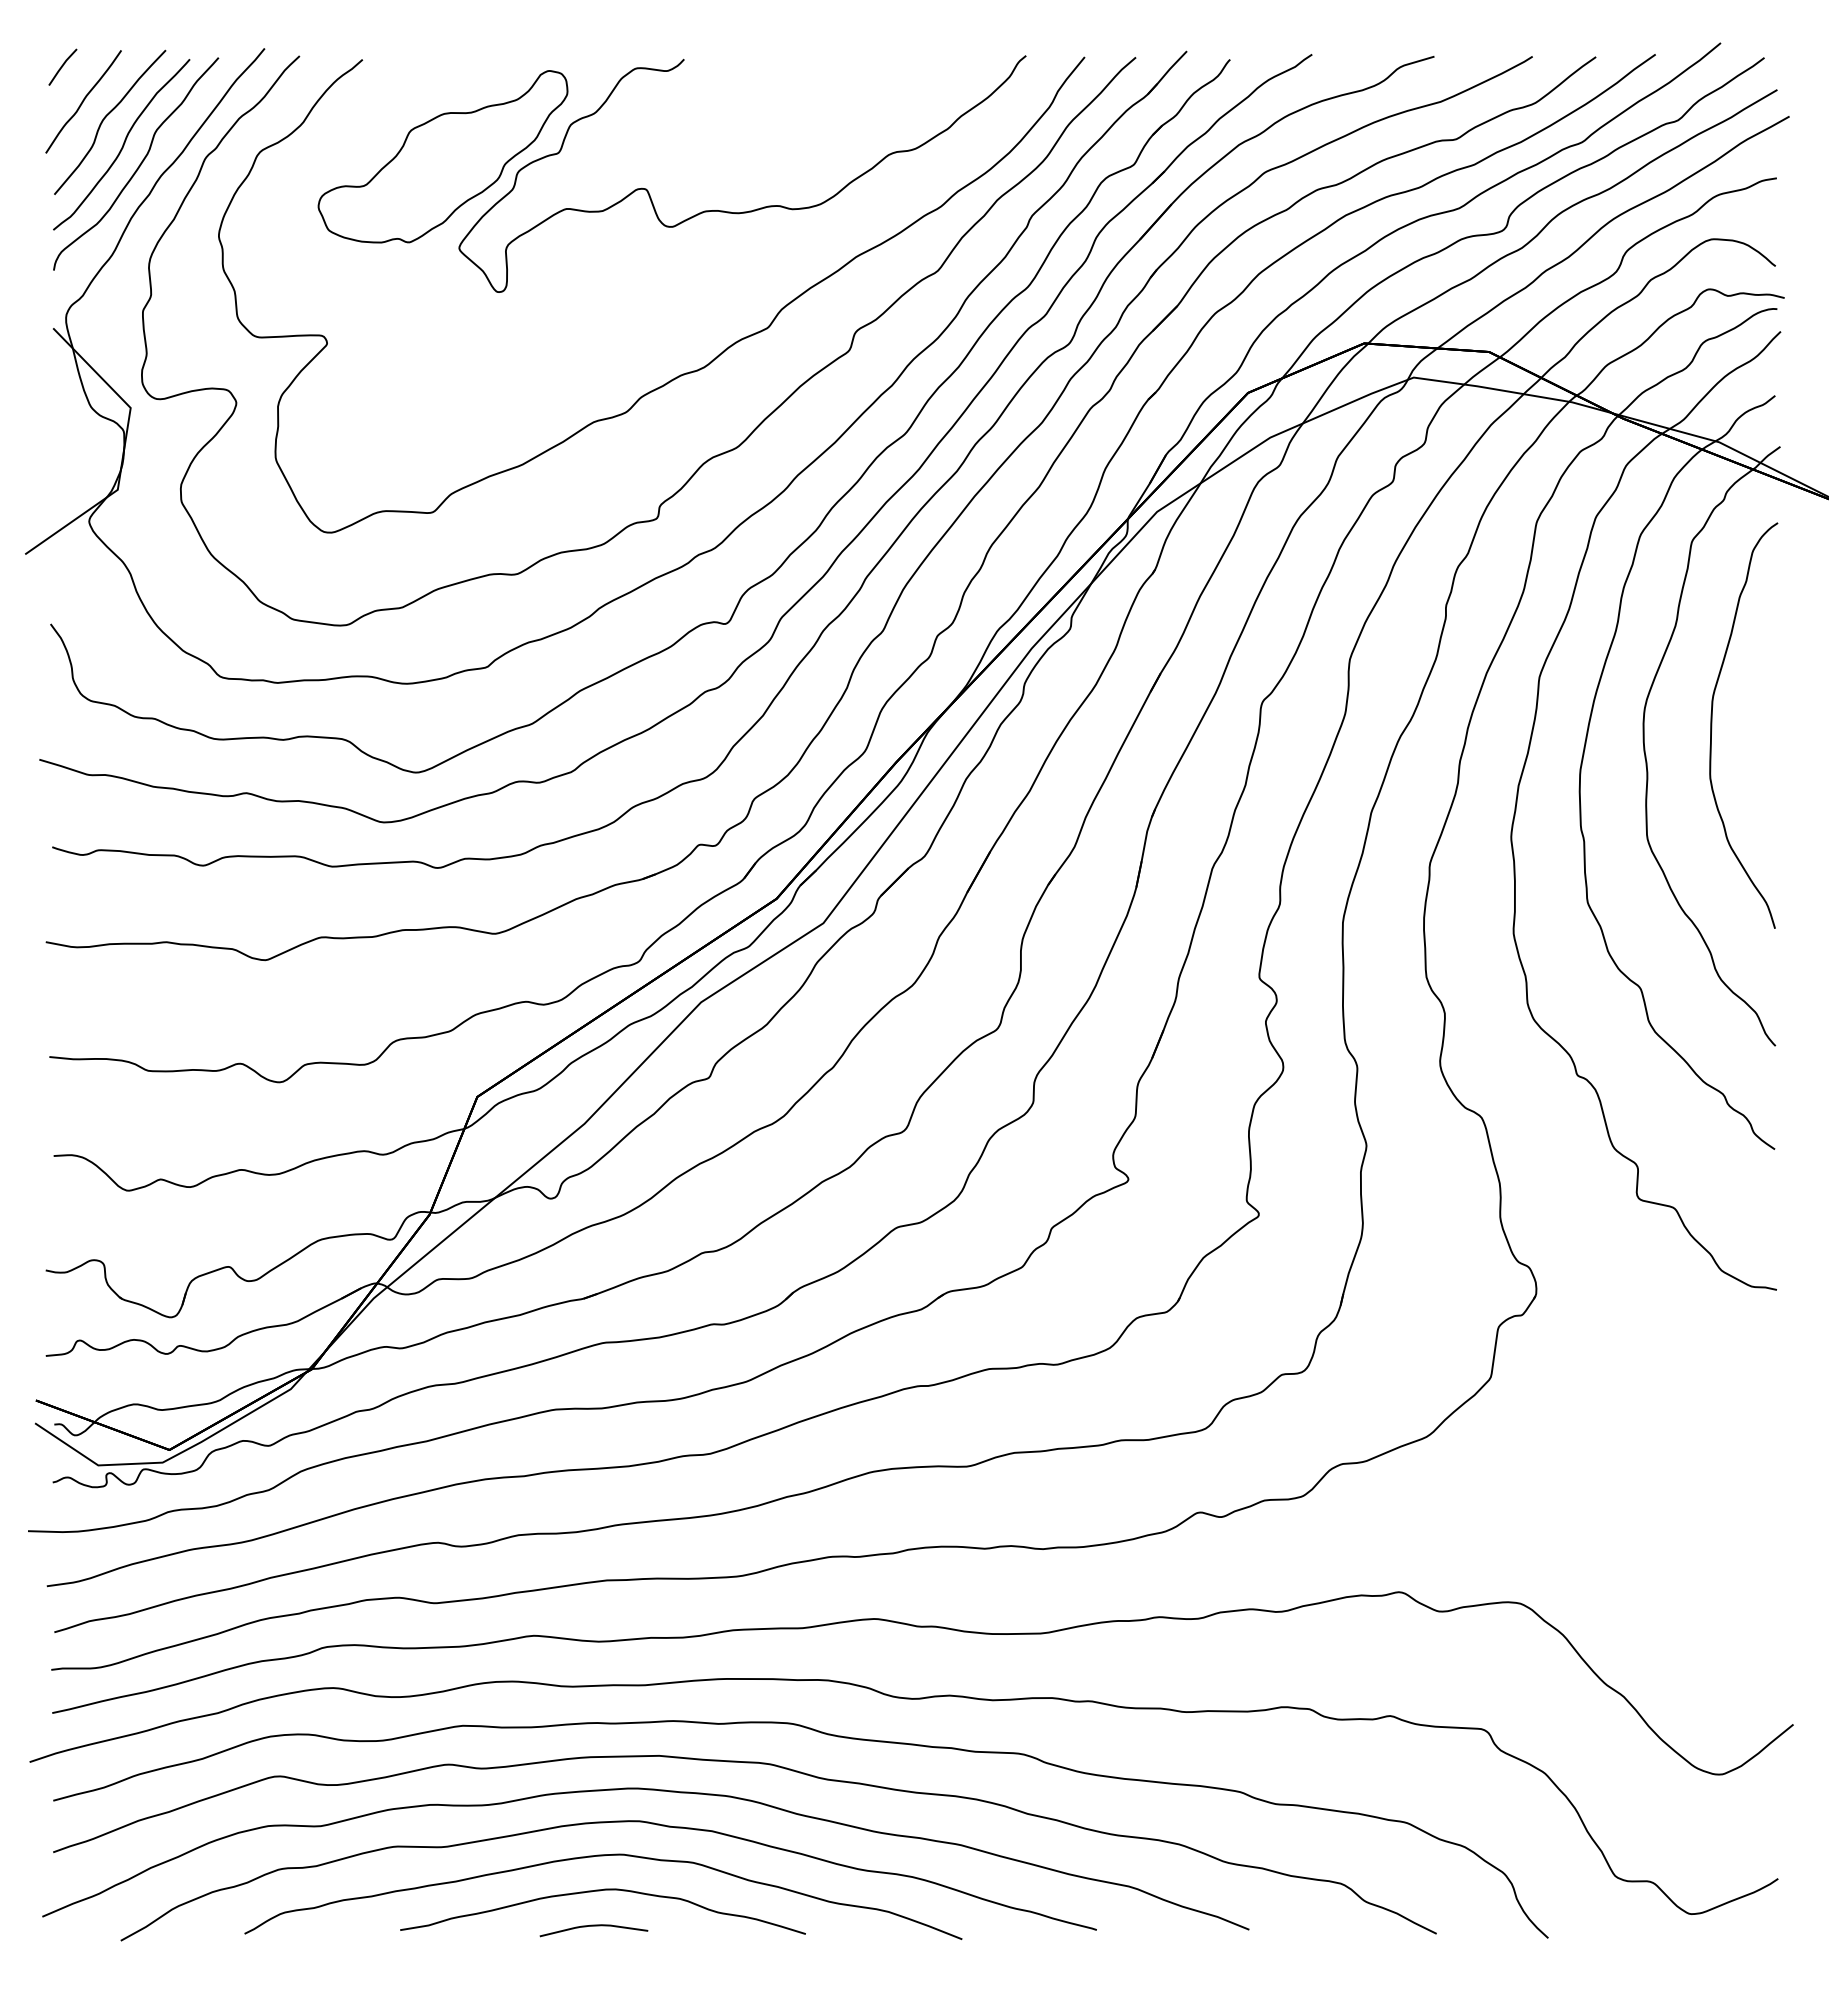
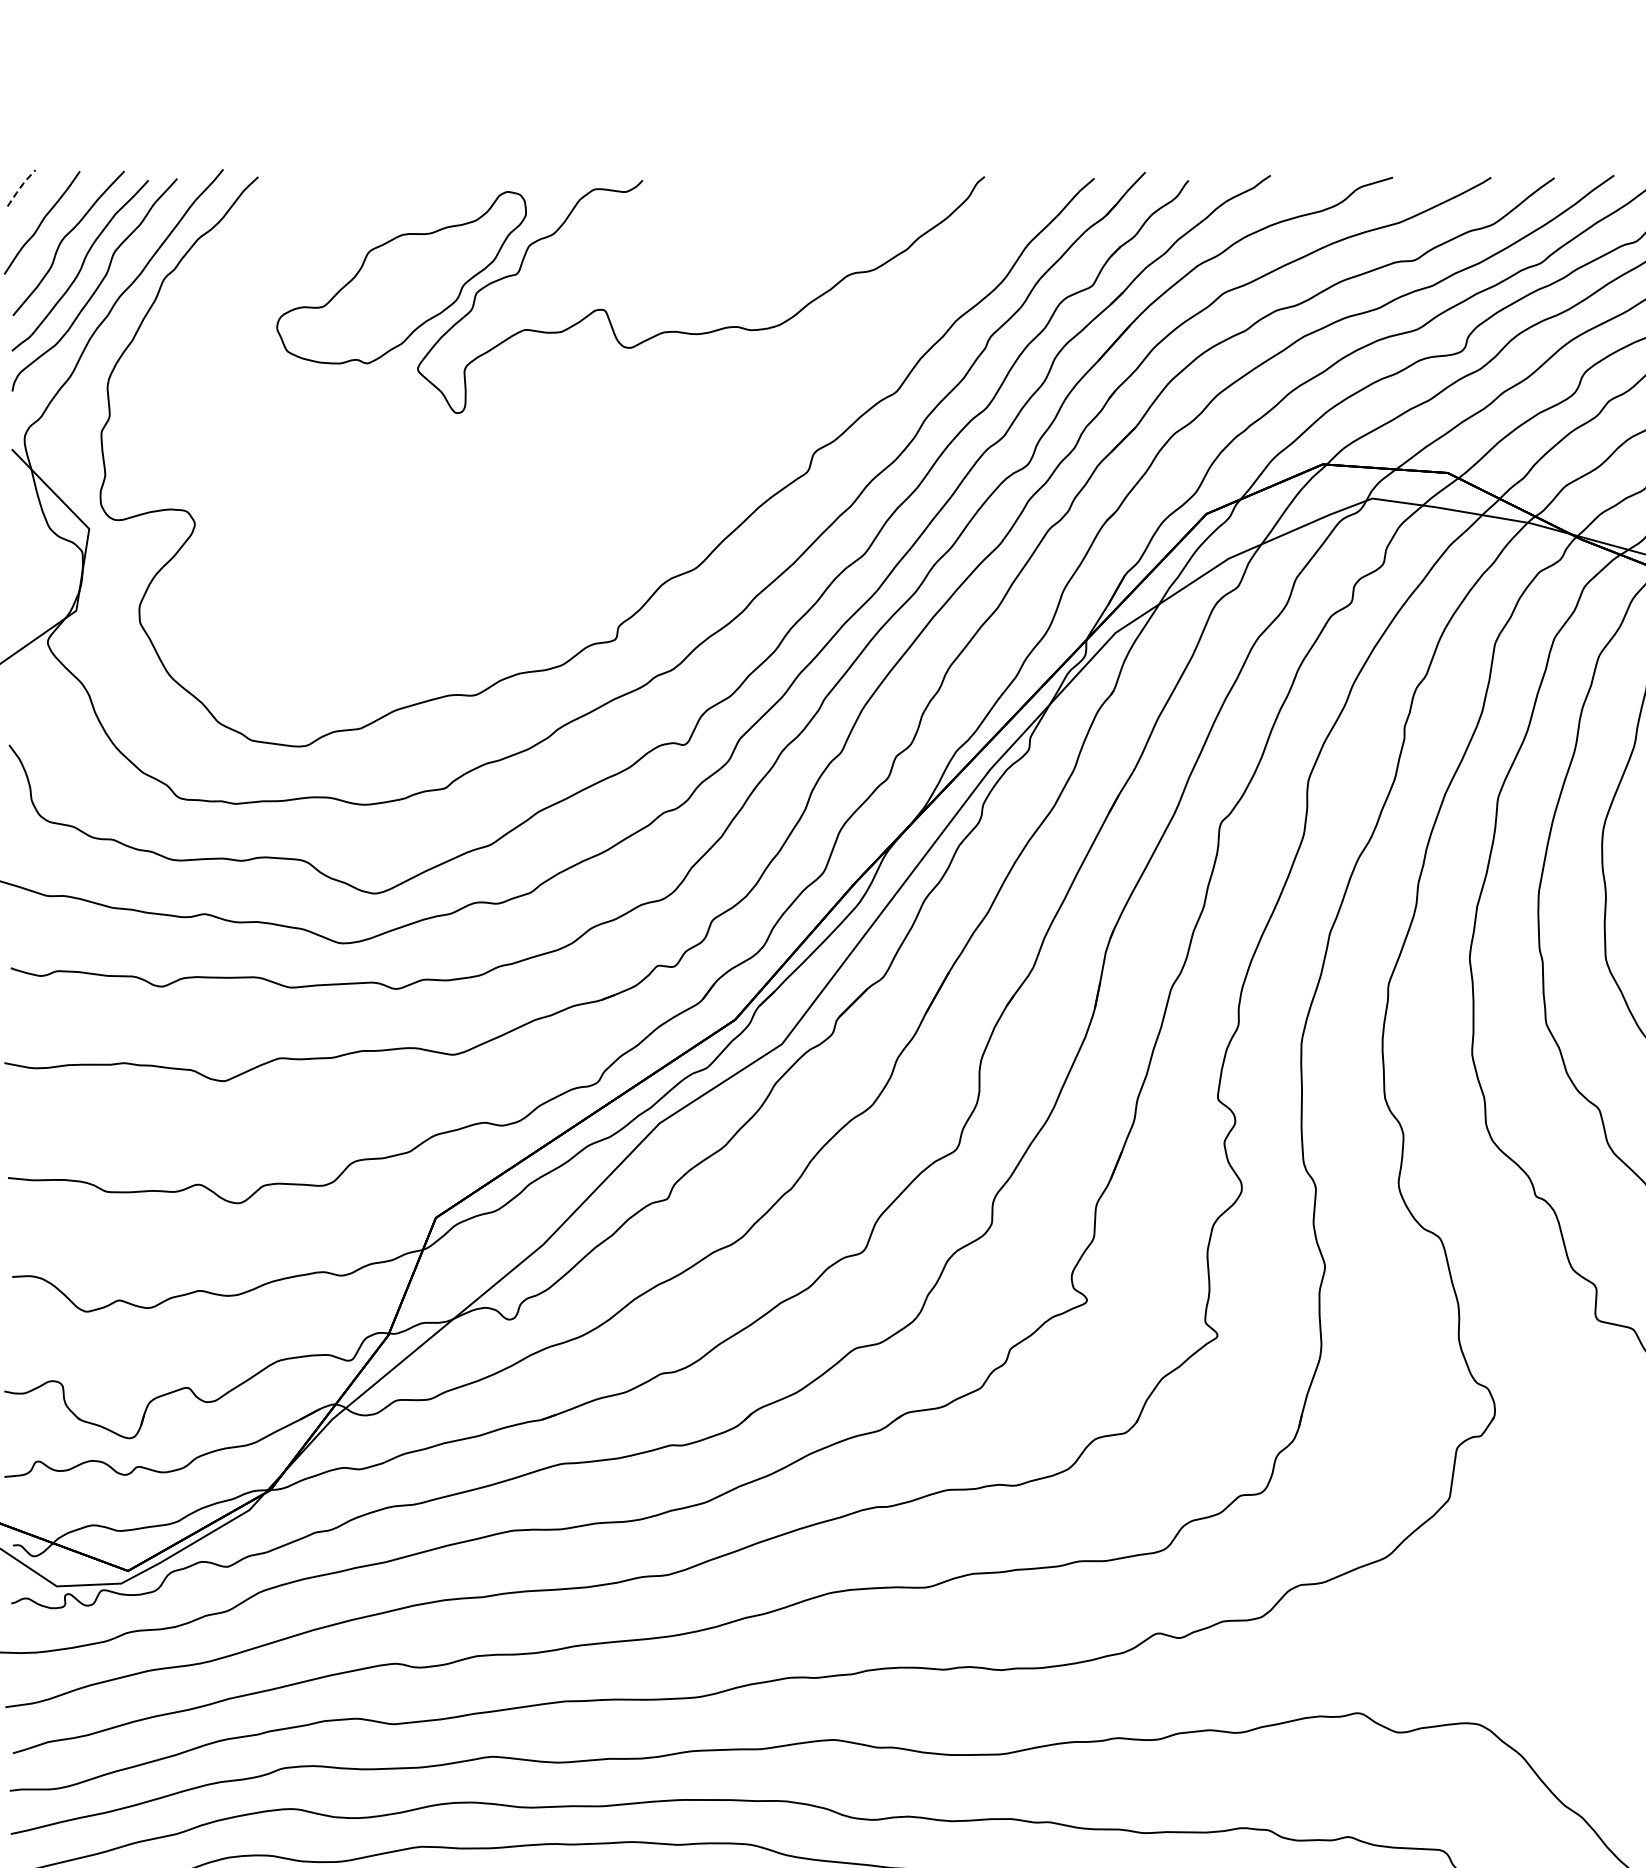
line: (62, 66) -> (21, 187), solid -> dashed
curve: (680, 374) -> (639, 495), removed

